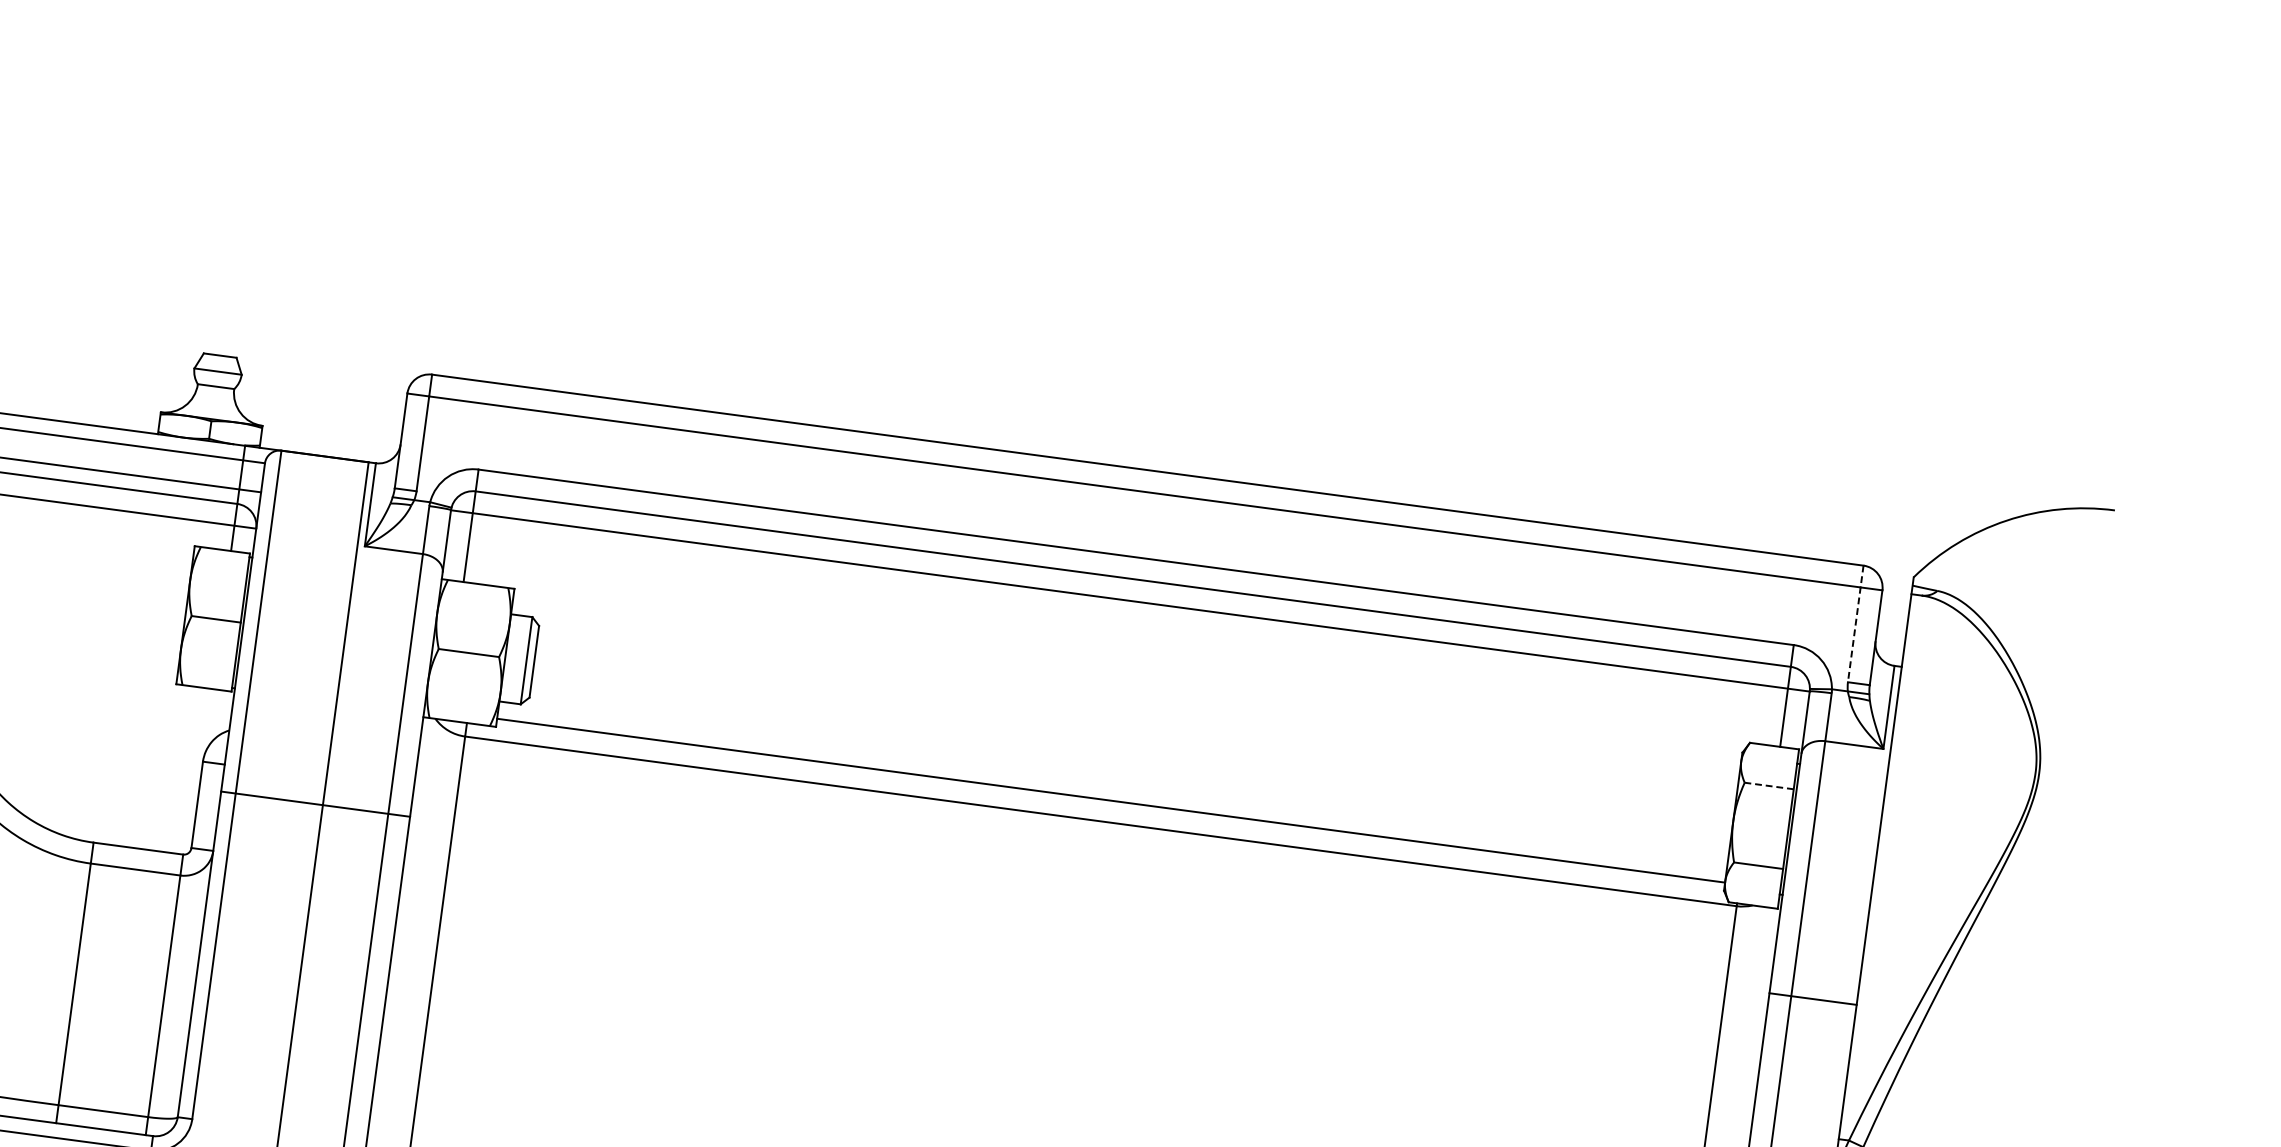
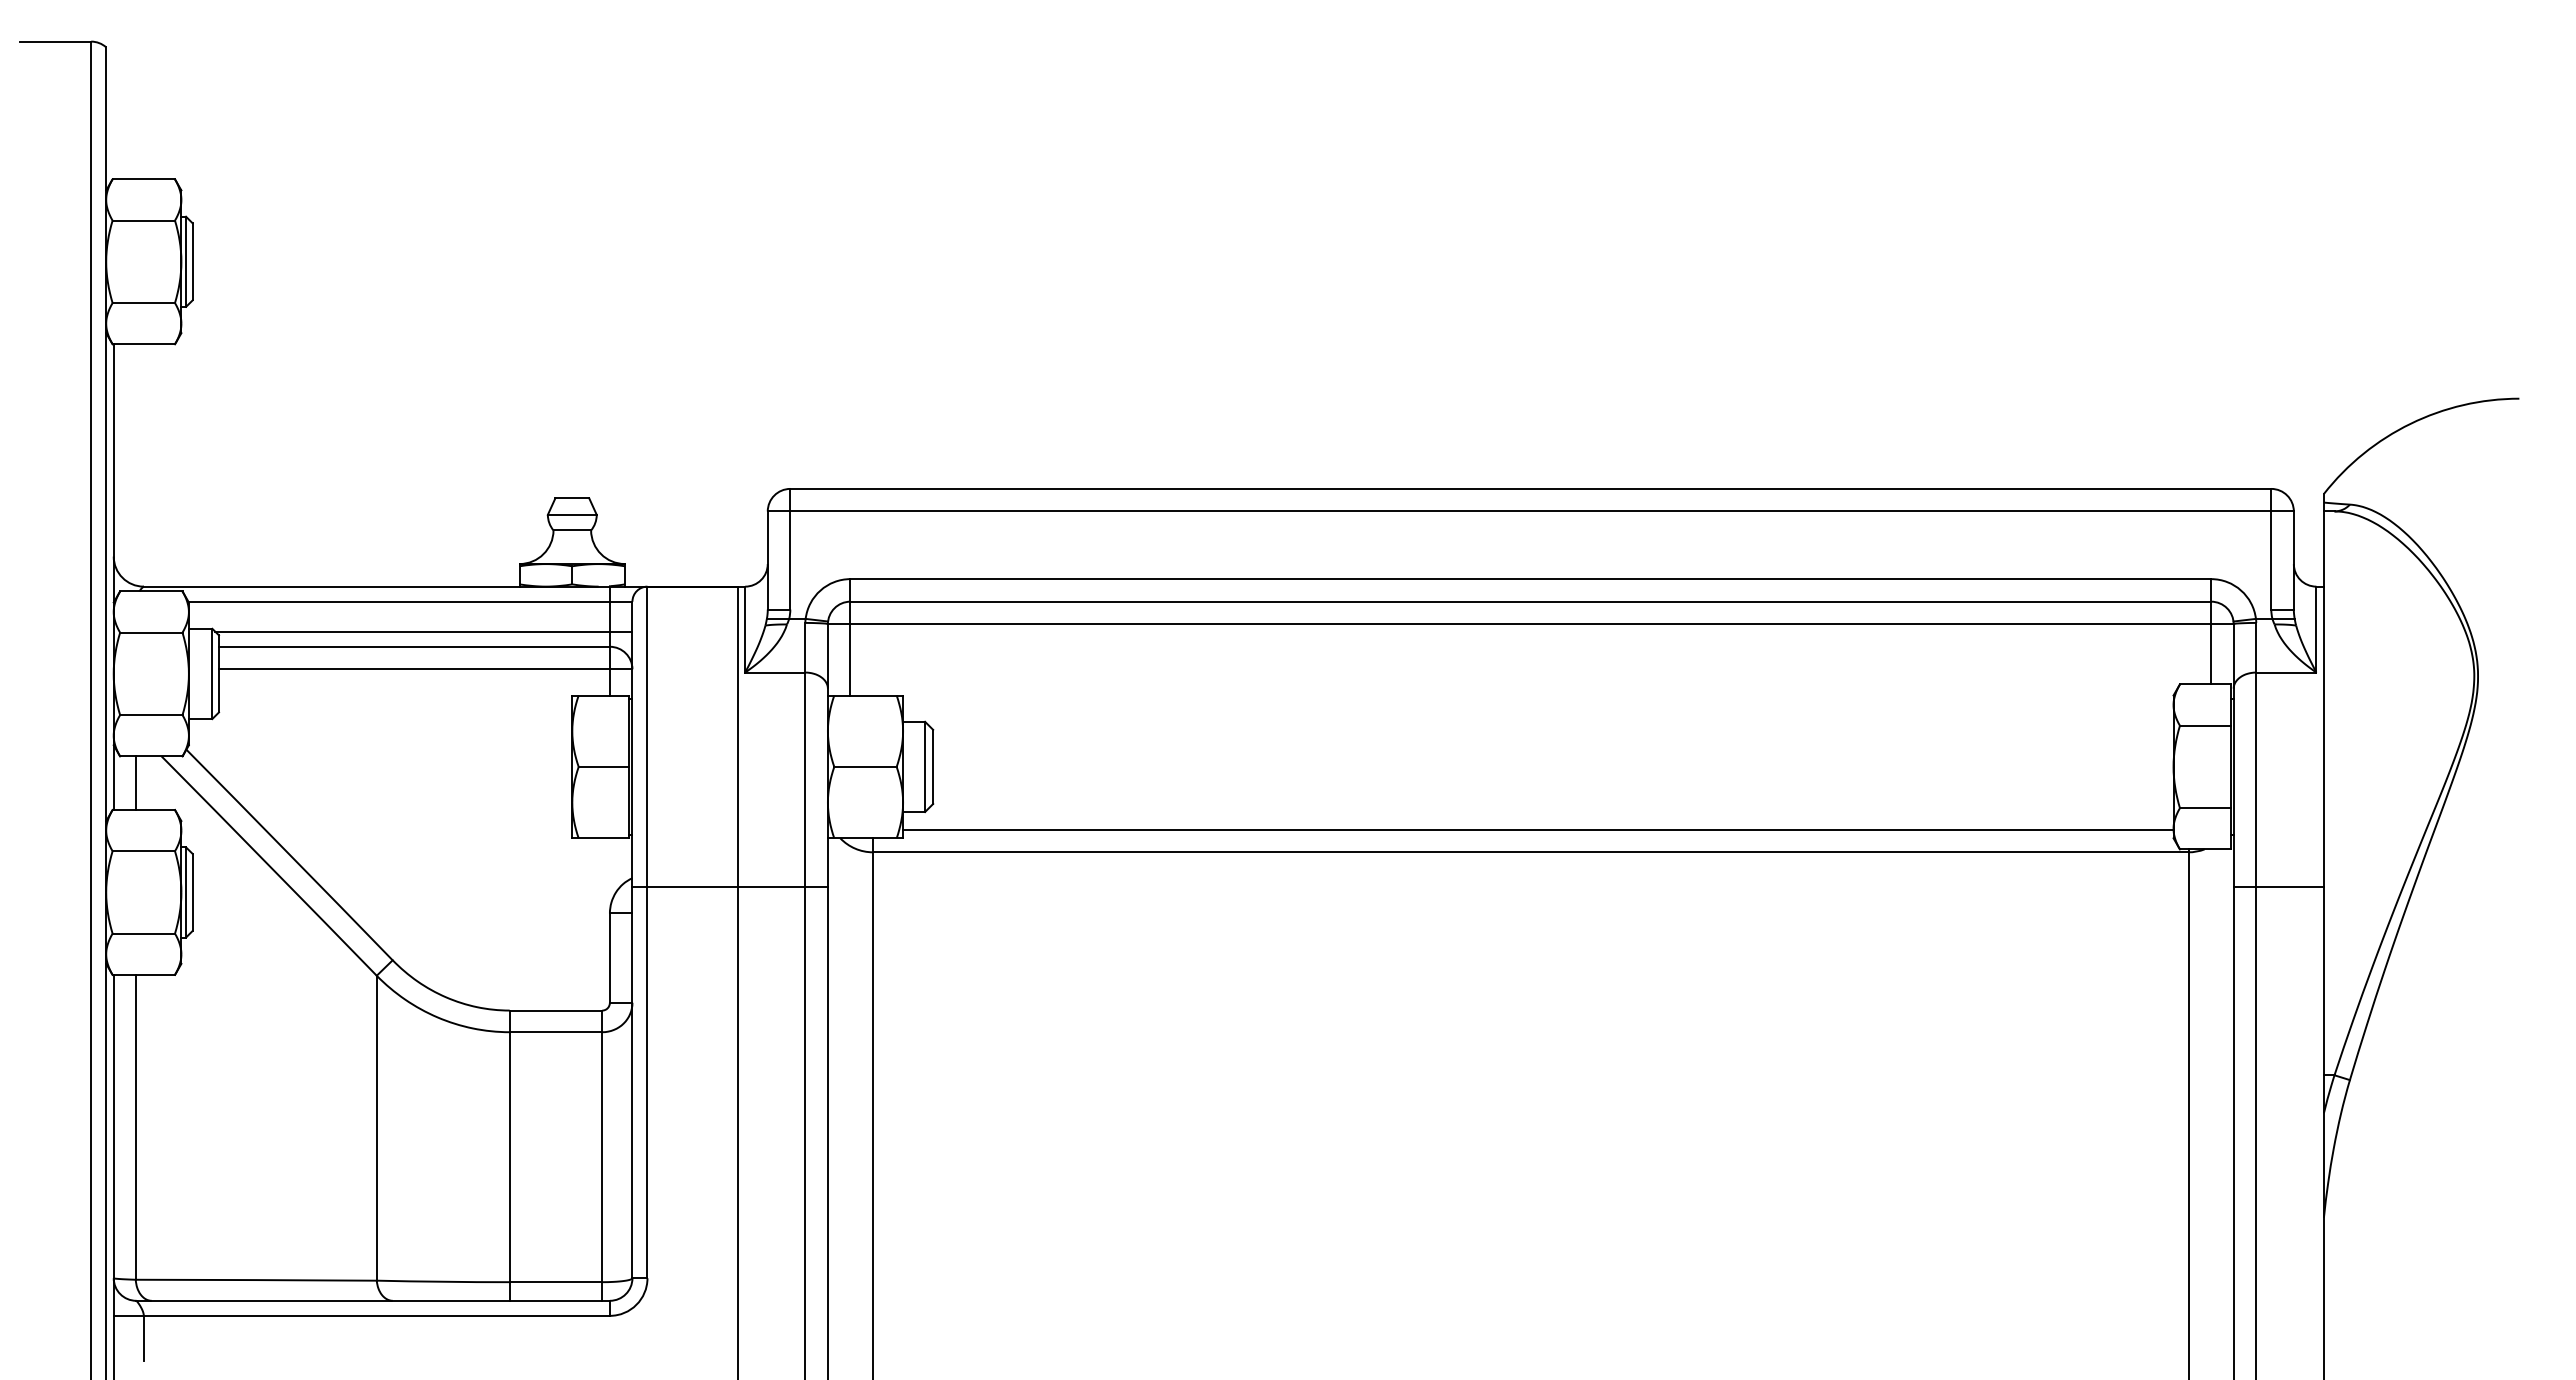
line: (1855, 624) -> (2271, 549), dashed -> solid
line: (1768, 785) -> (2204, 725), dashed -> solid
line: (314, 804) -> (729, 887), moved
line: (1812, 999) -> (2278, 887), moved

